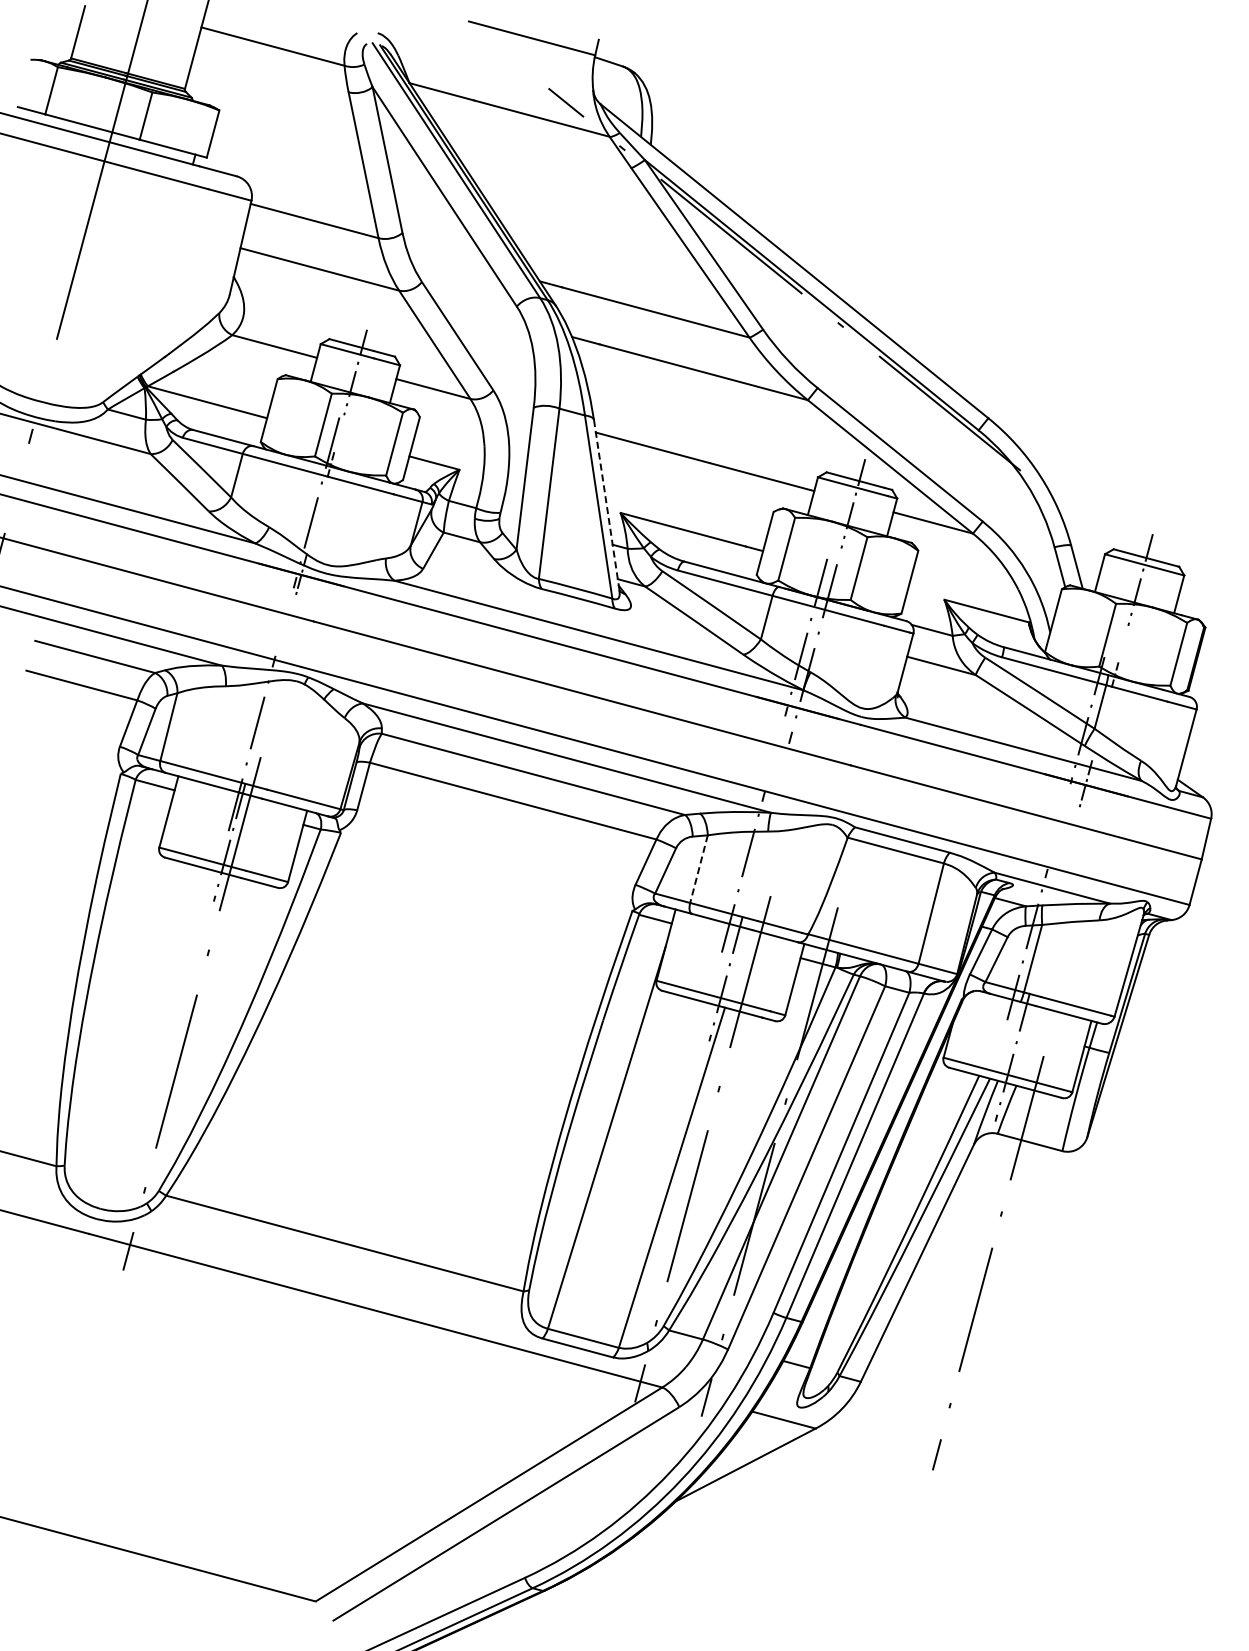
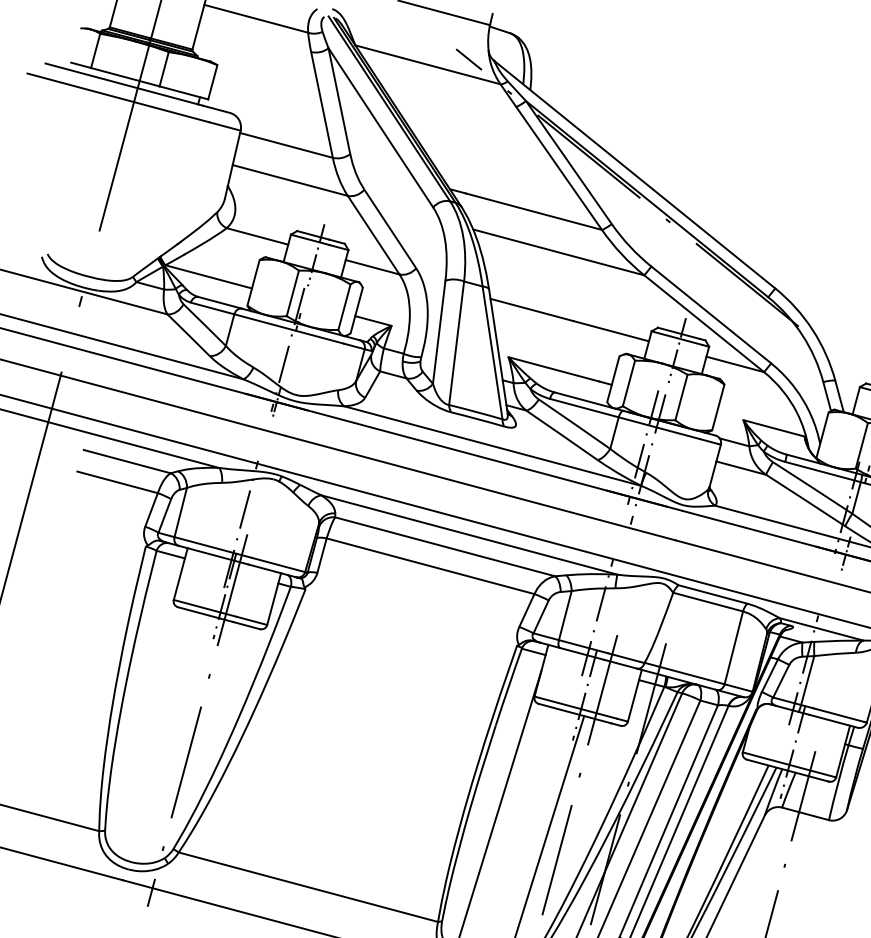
line: (606, 505) -> (498, 351), dashed -> solid
line: (699, 869) -> (565, 615), dashed -> solid

